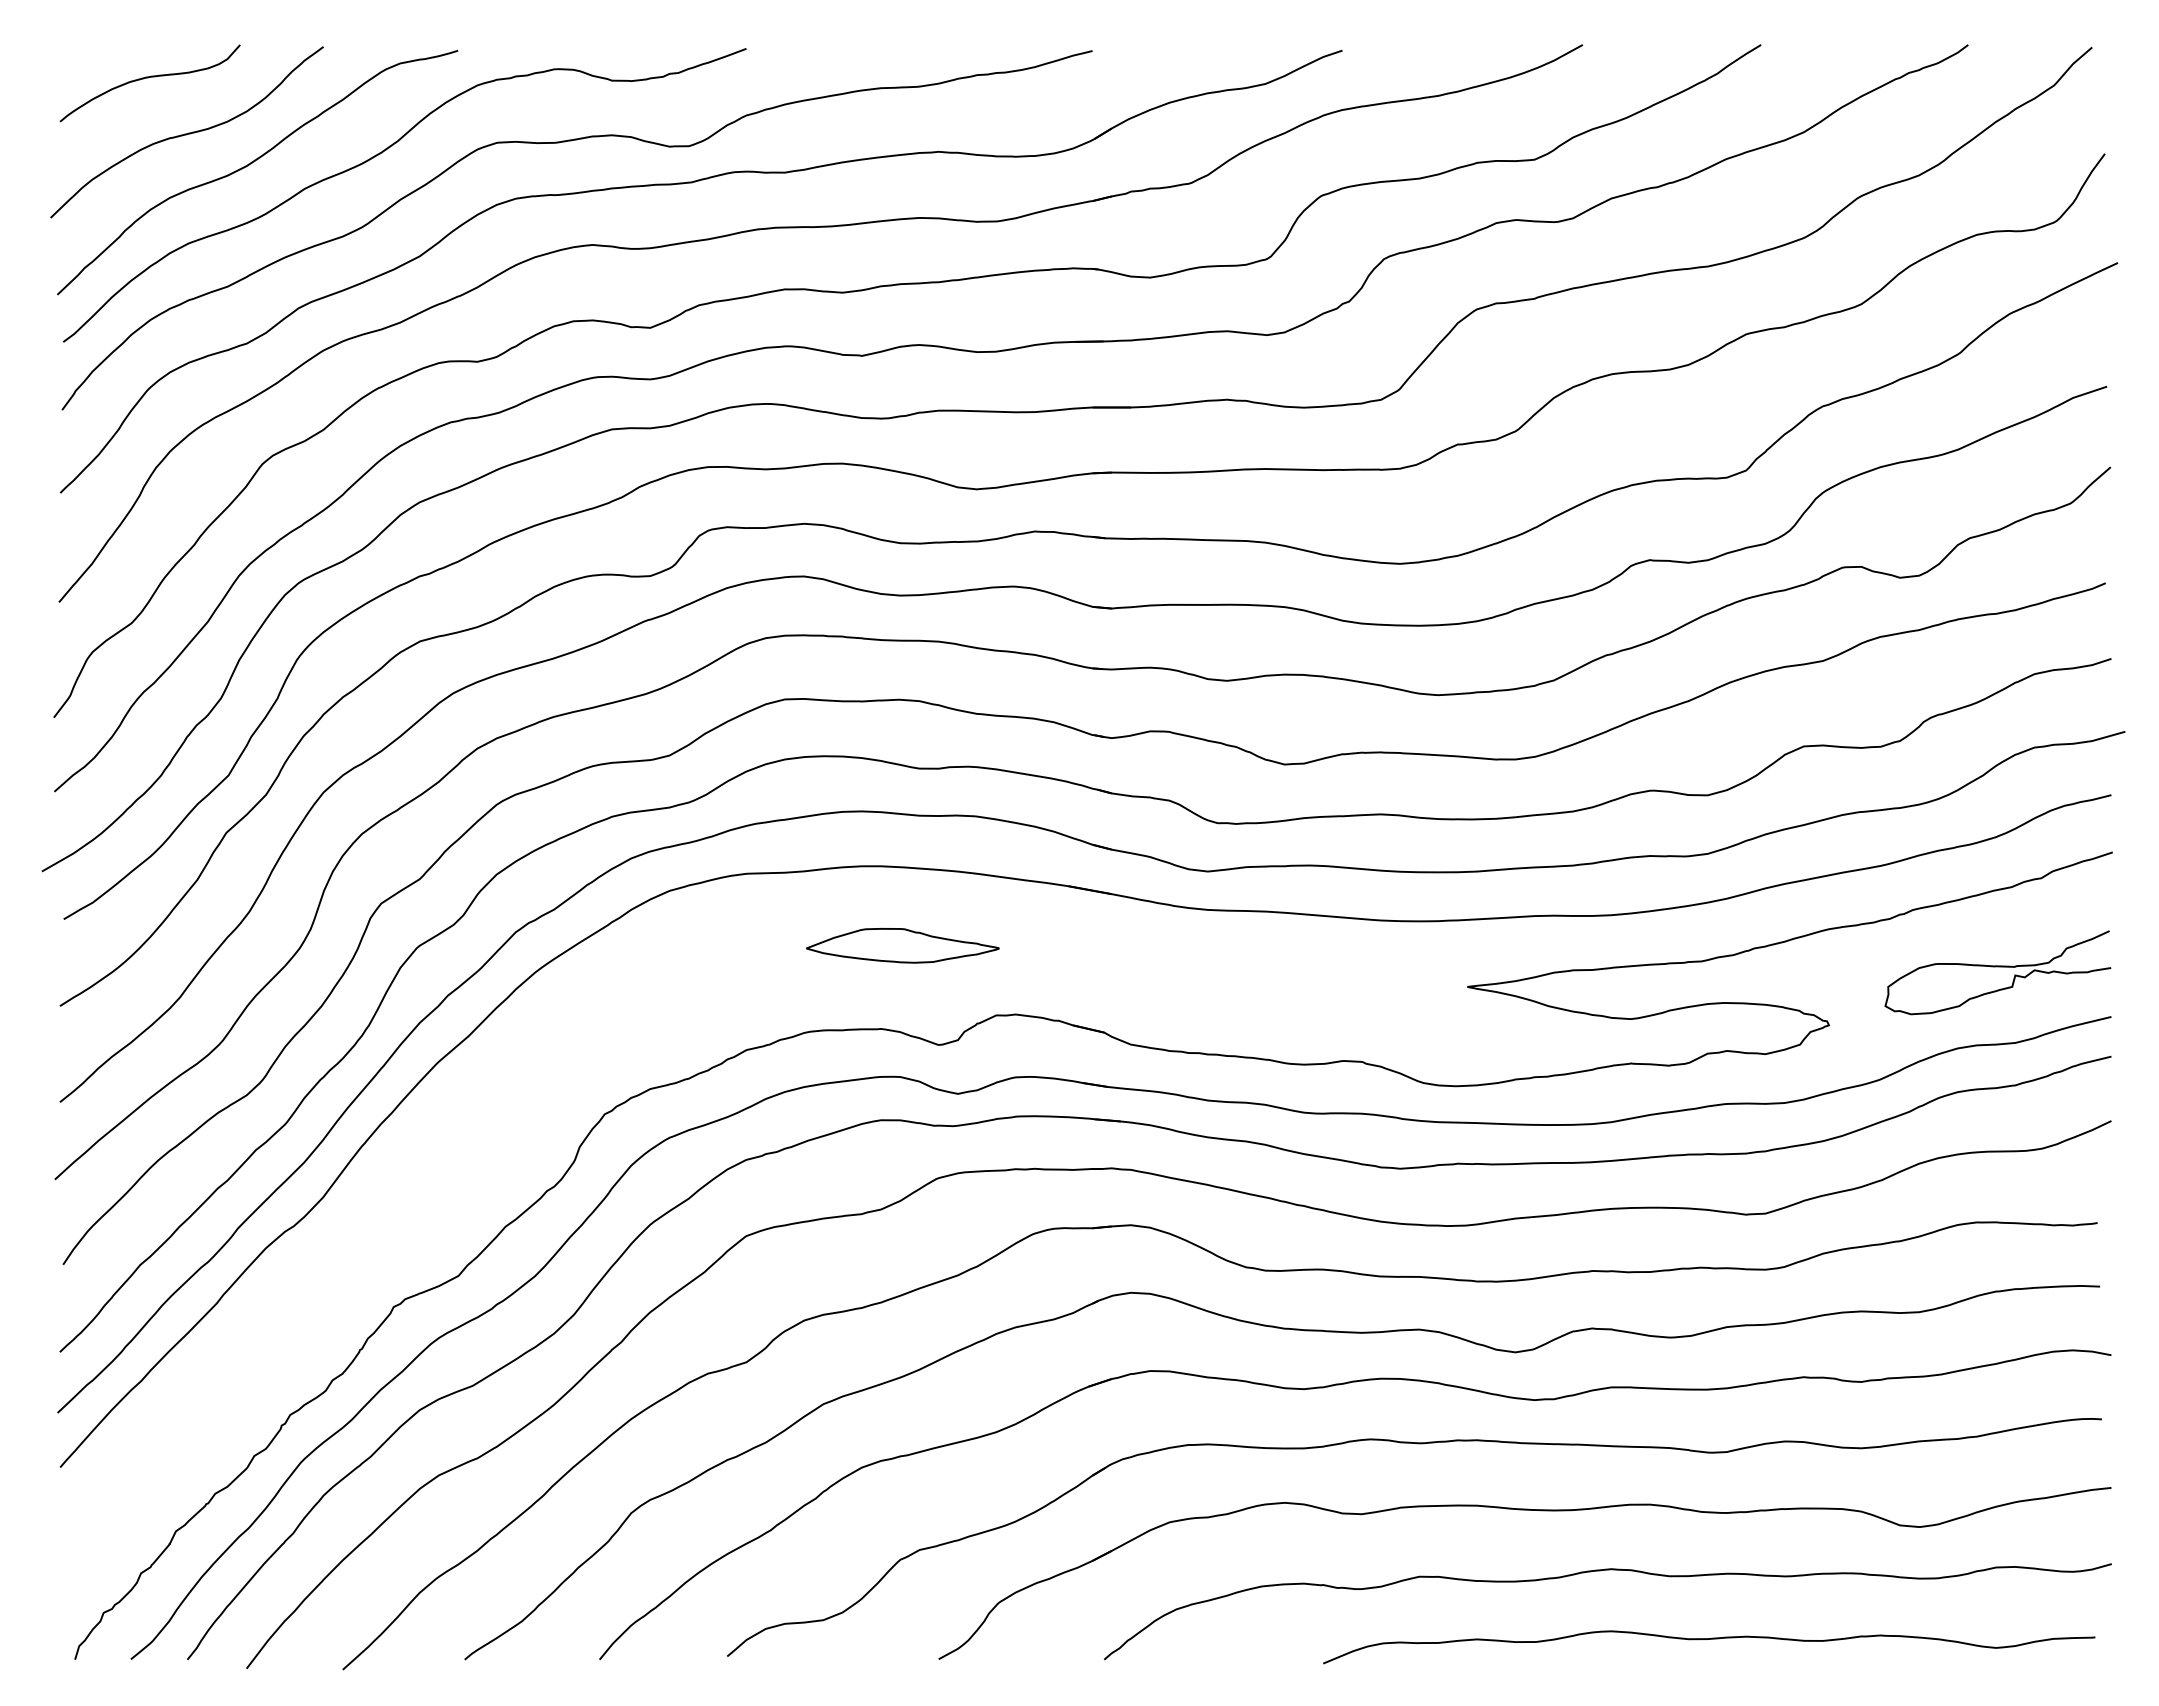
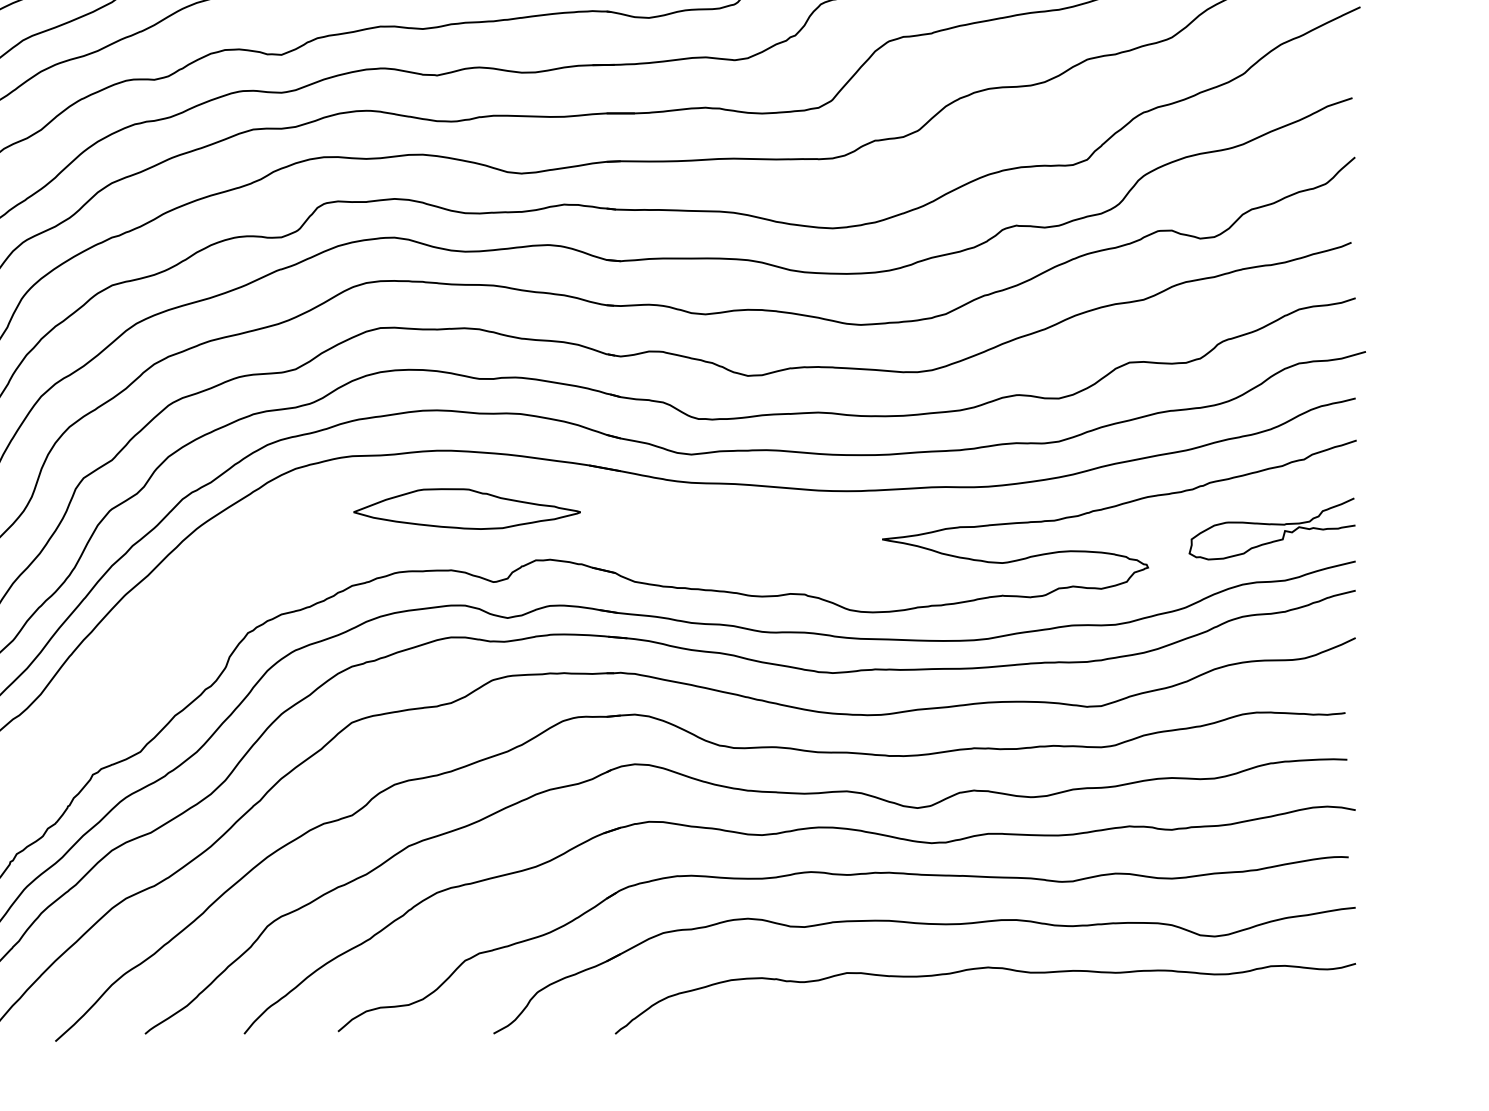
part: (902, 945) -> (466, 508), size x1.6
curve: (1709, 1639) -> (1060, 1019), removed

